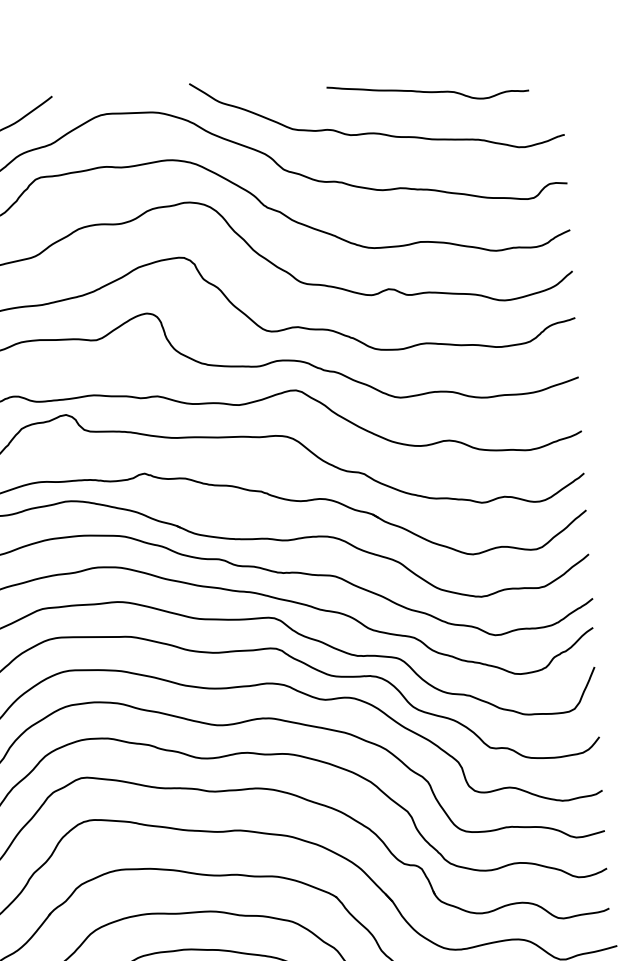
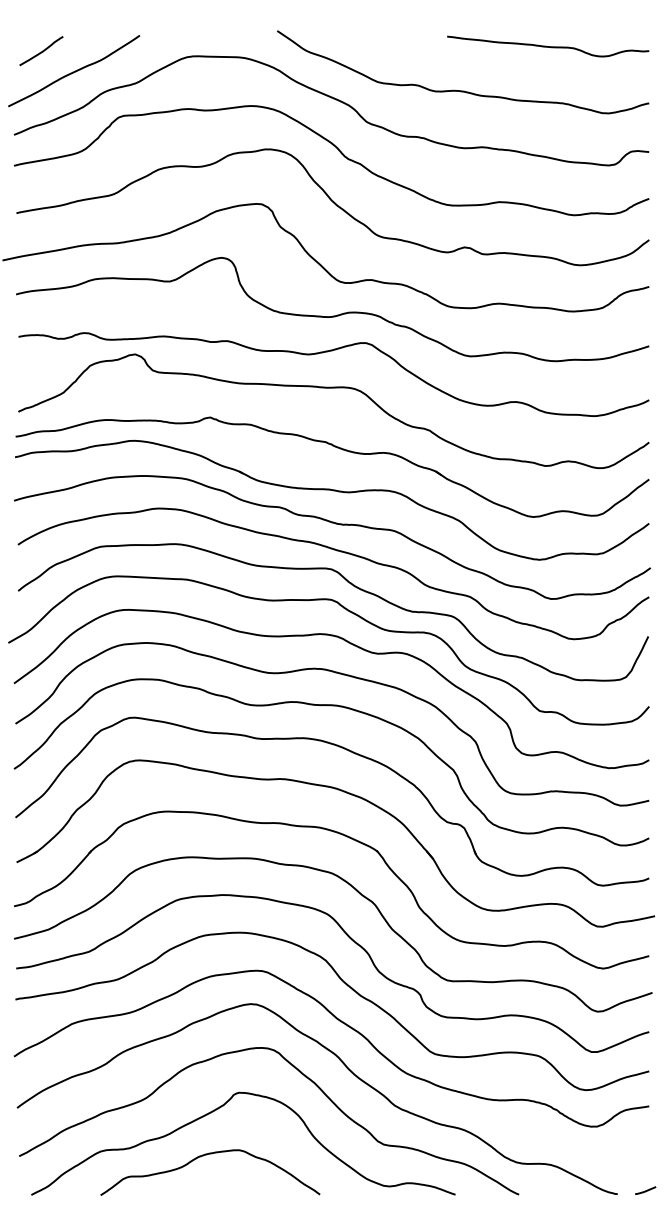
curve: (428, 91) -> (548, 46), moved

